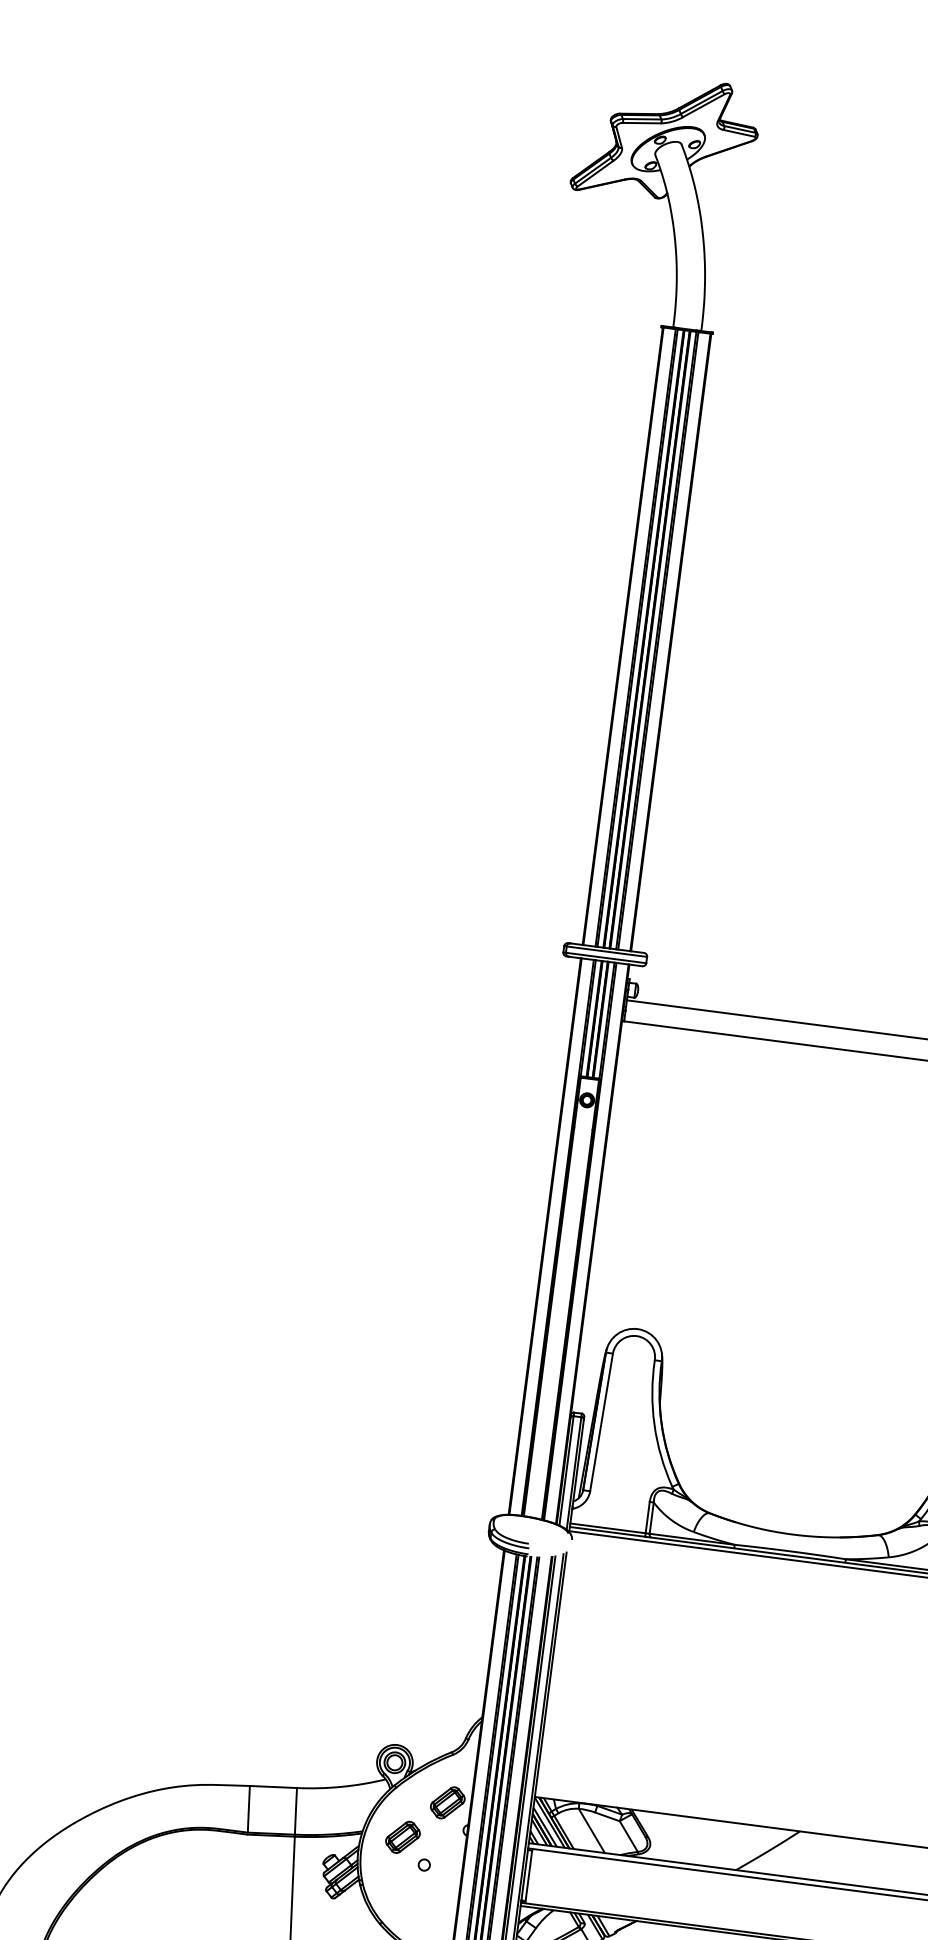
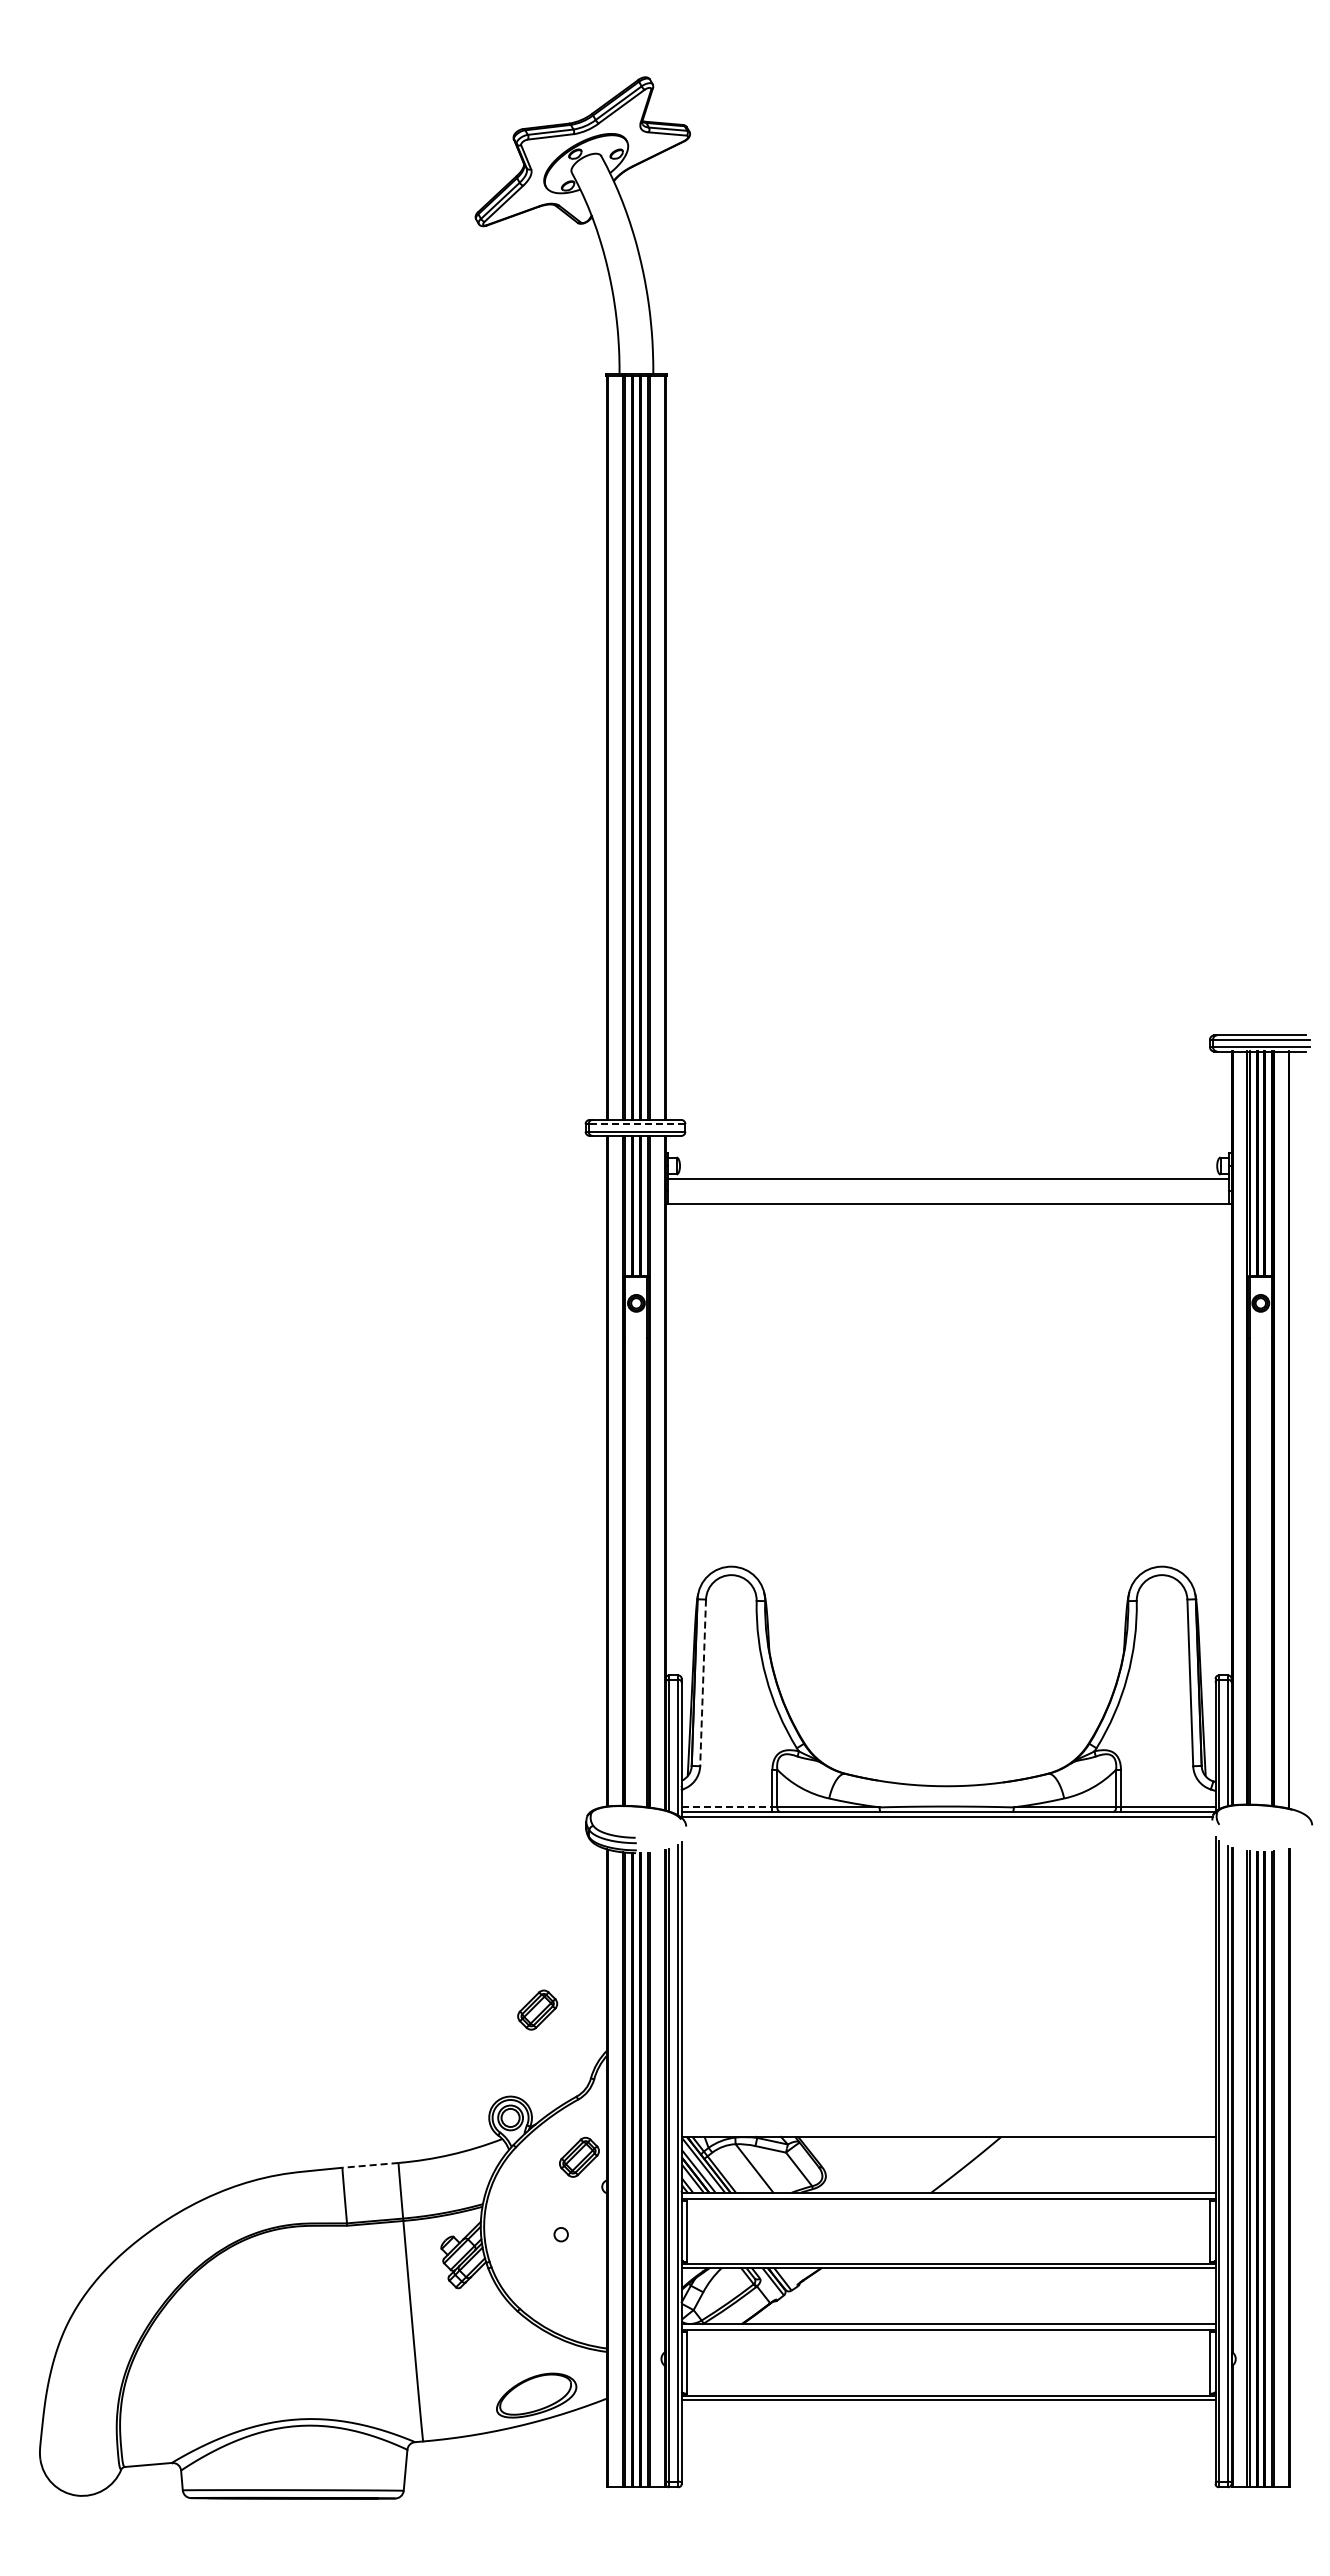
line: (606, 951) -> (636, 1124), solid -> dashed
line: (601, 1423) -> (703, 1683), solid -> dashed
line: (608, 1528) -> (727, 1807), solid -> dashed
line: (272, 1787) -> (369, 2165), solid -> dashed
part: (402, 1836) -> (537, 2009), moved

